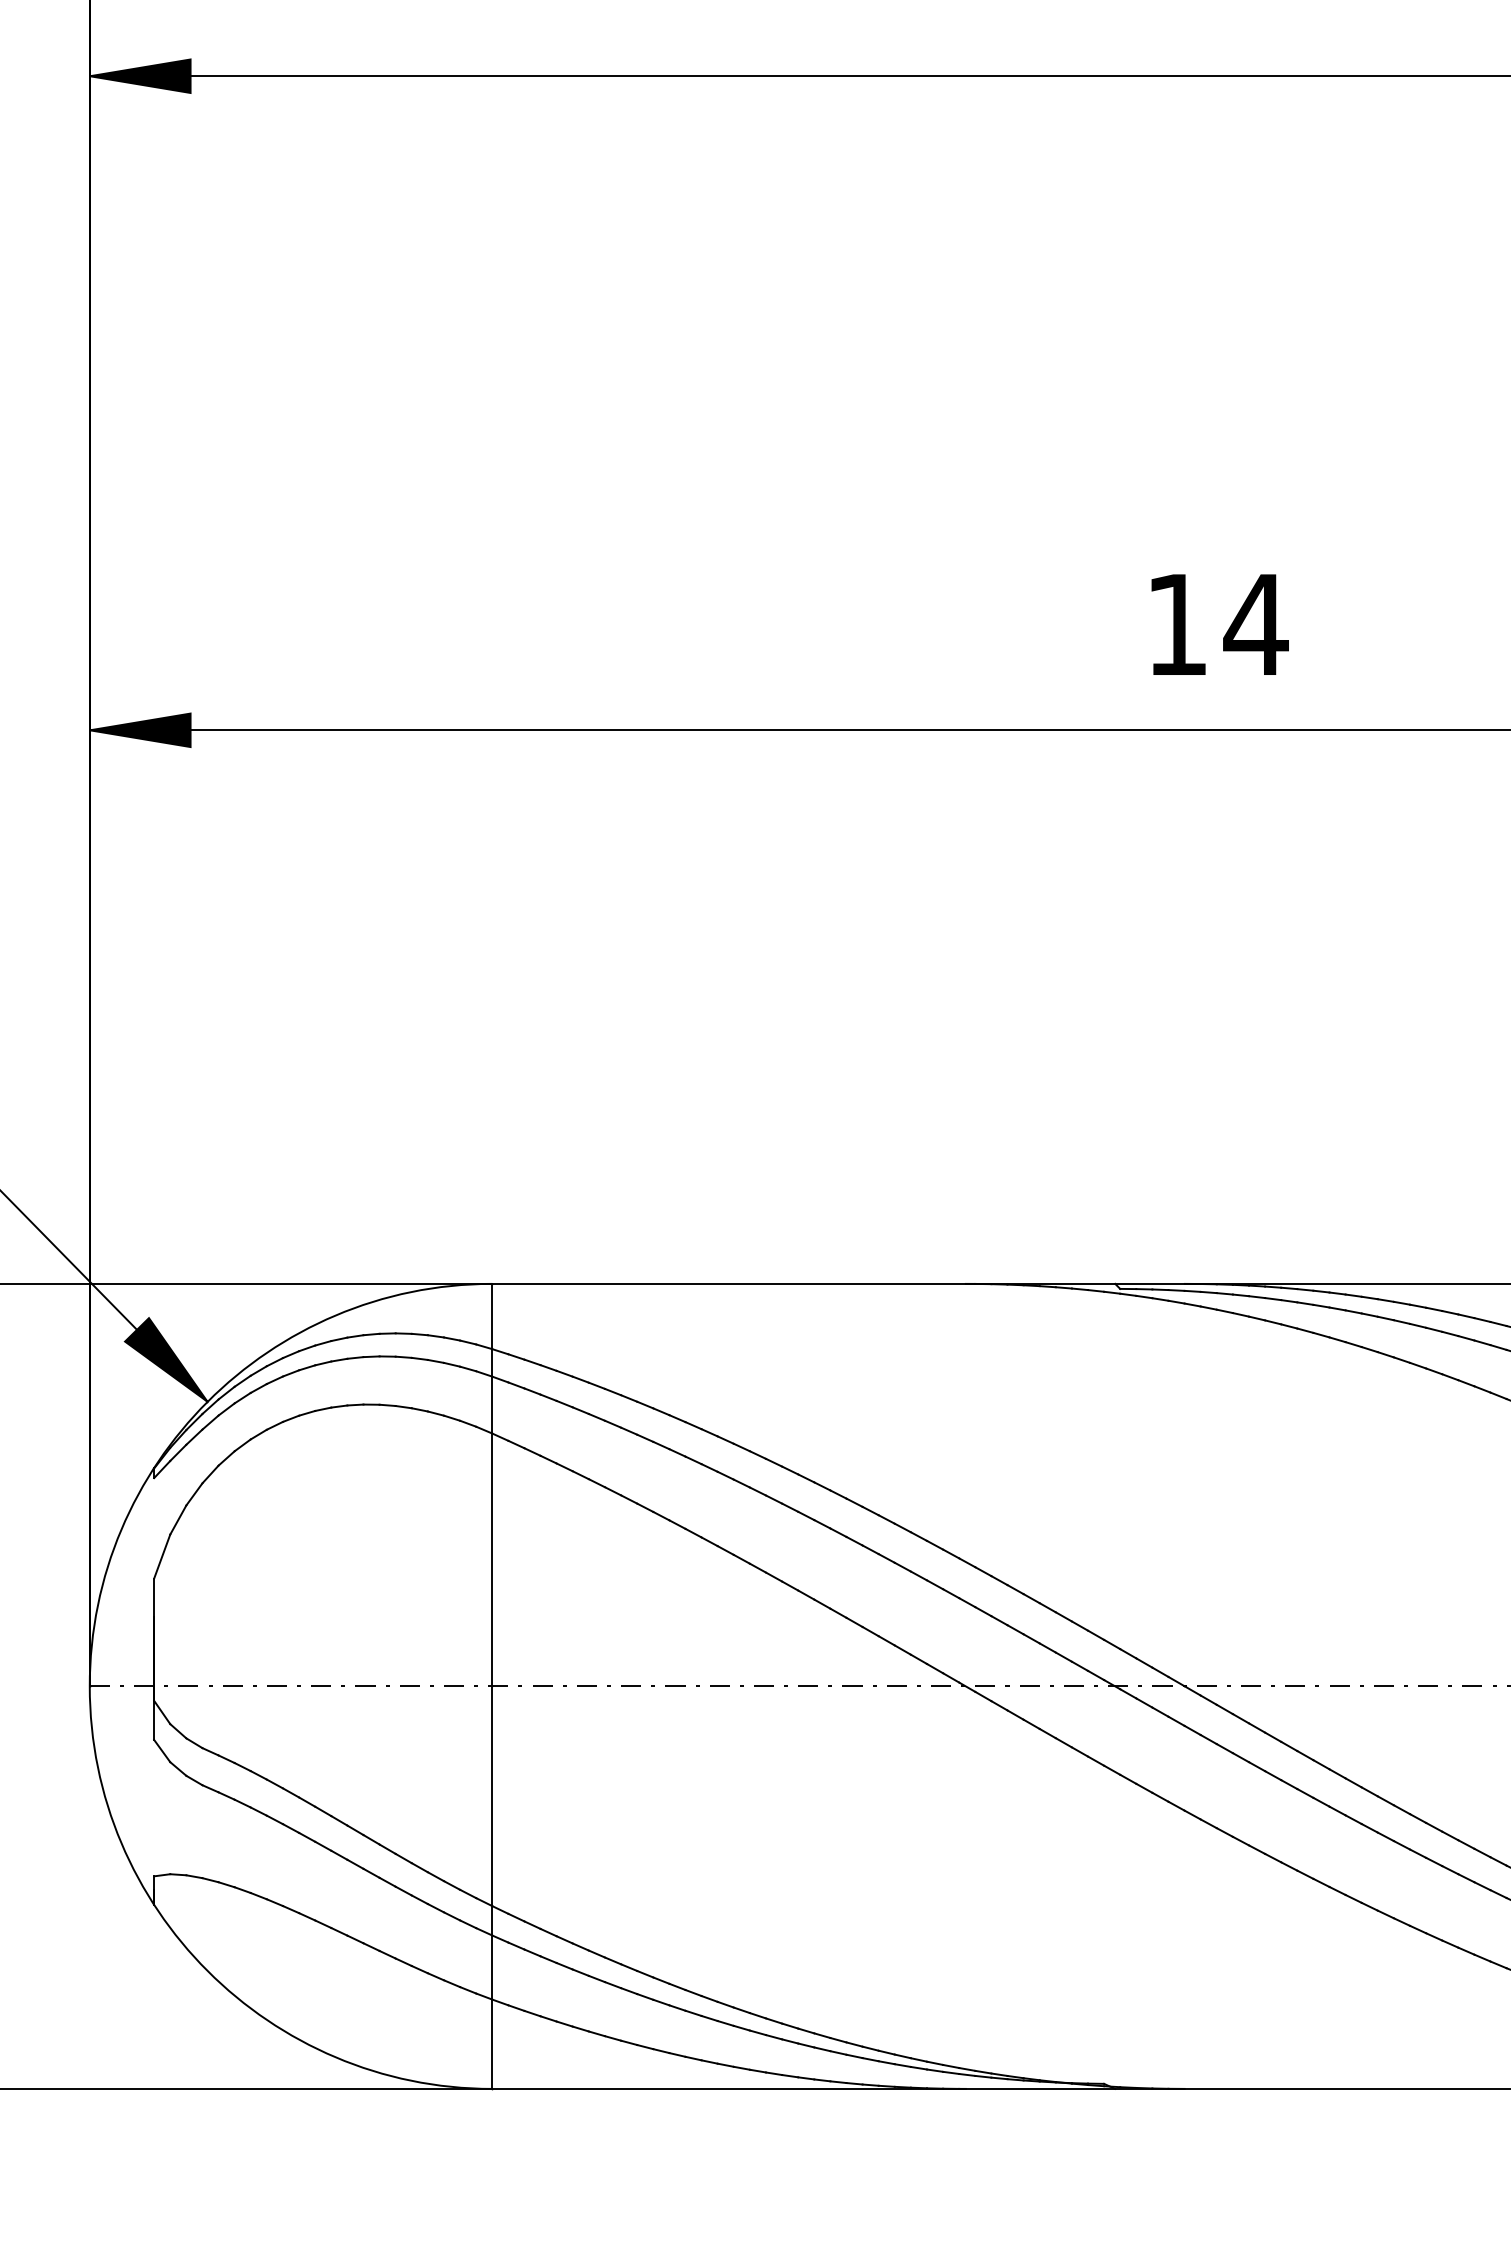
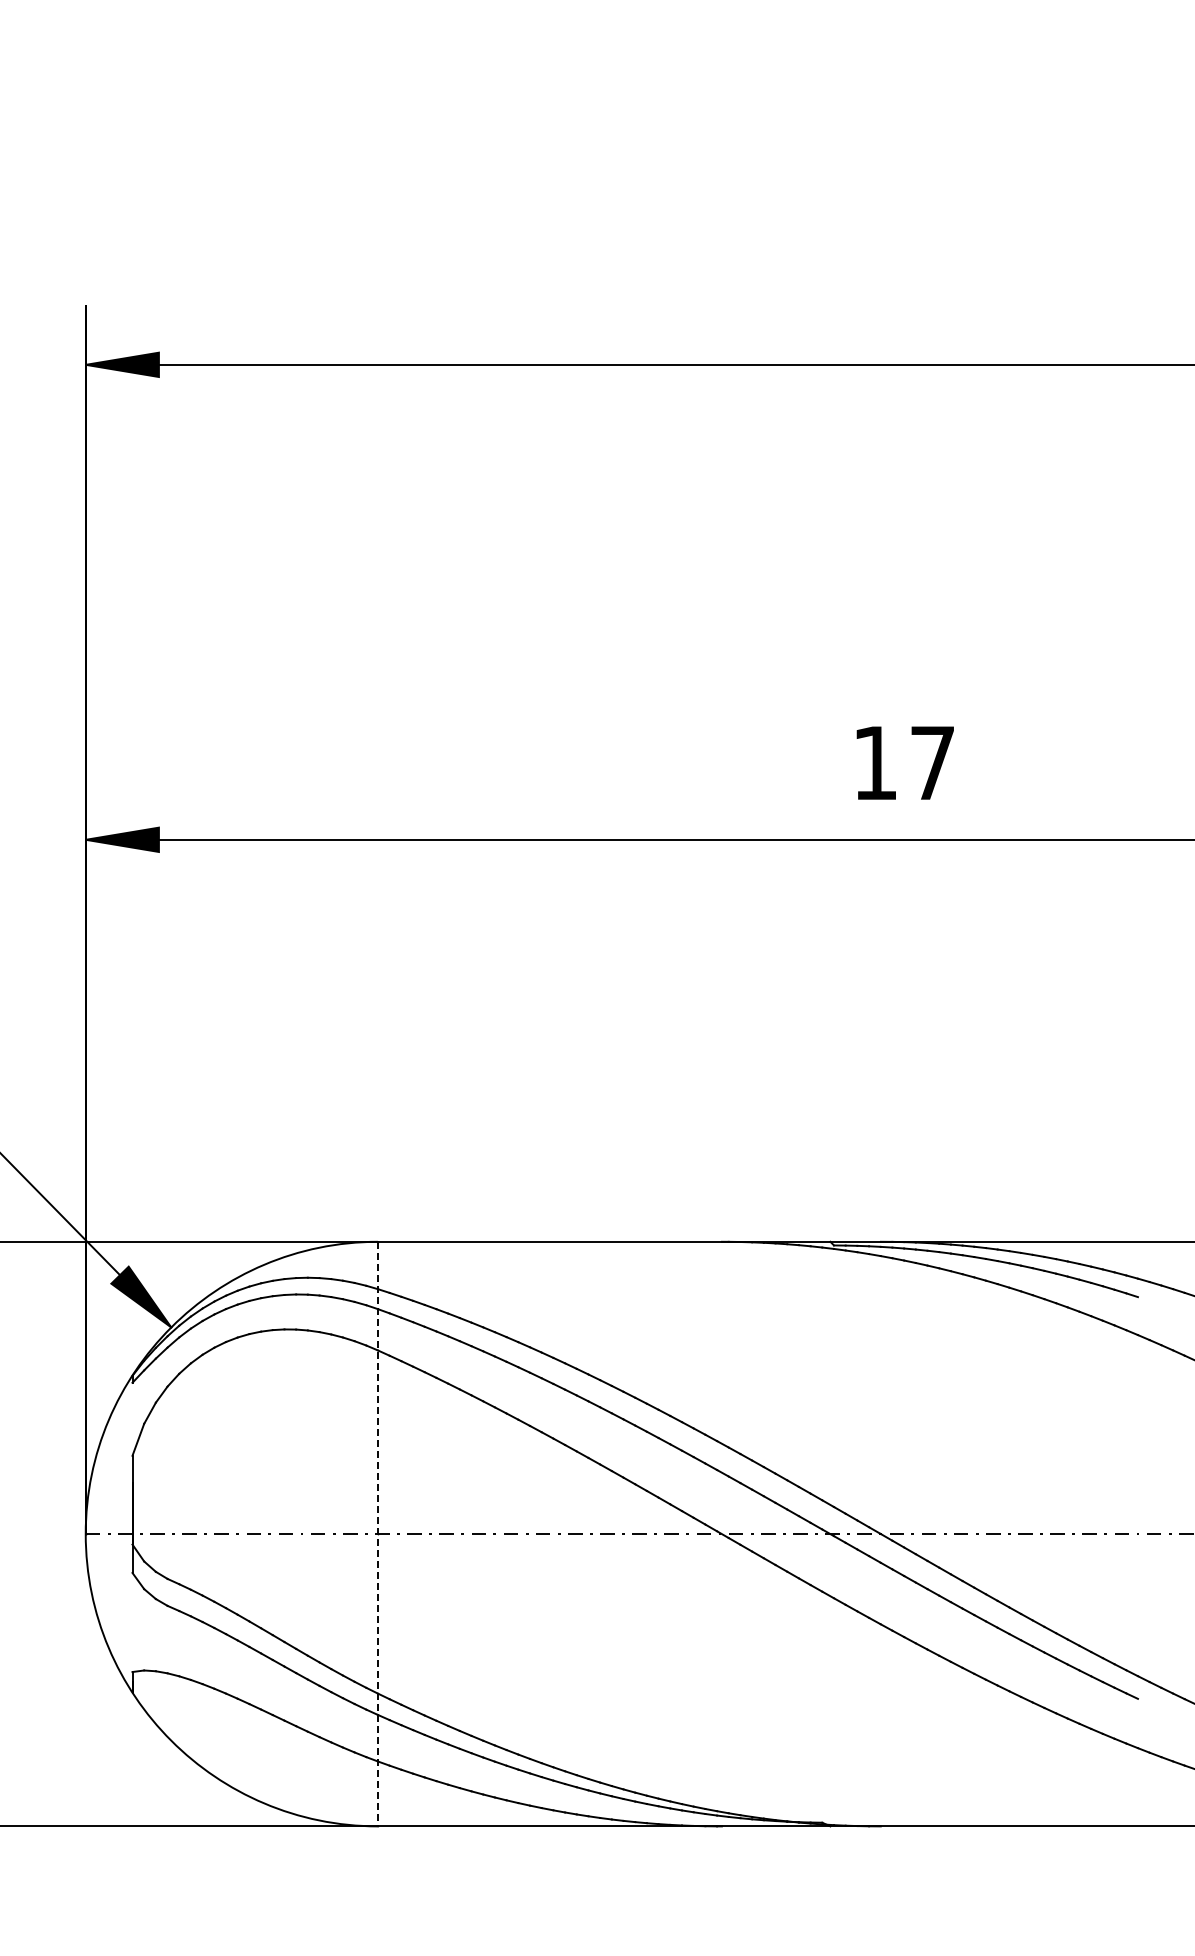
text: (1255, 623) -> (932, 762), 14 -> 17
line: (492, 1686) -> (378, 1534), solid -> dashed

